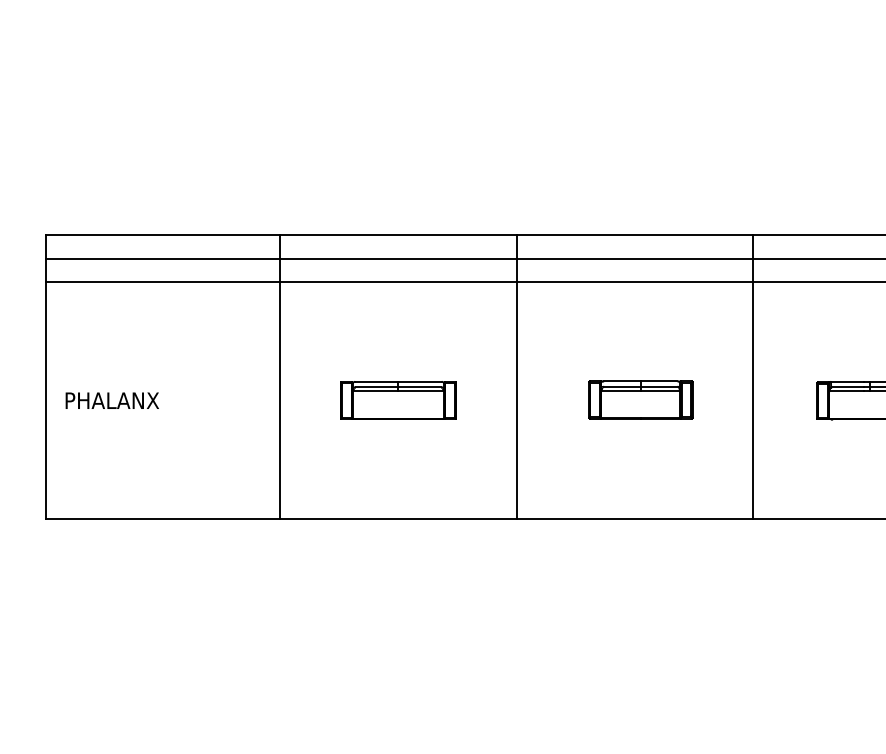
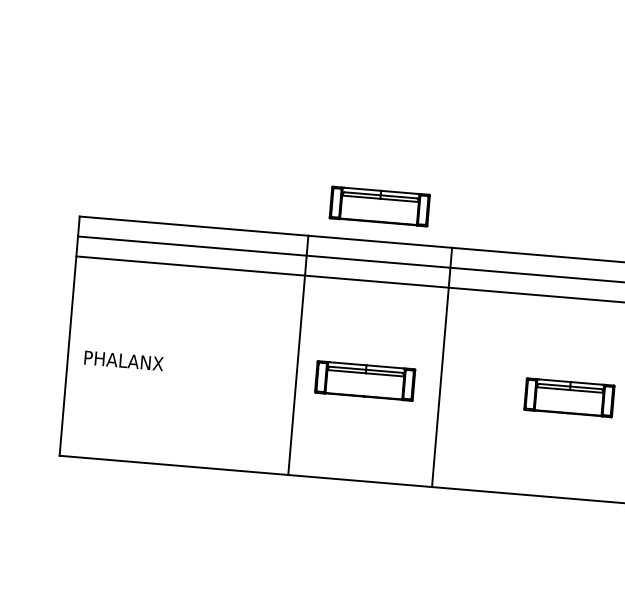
part: (398, 193) -> (379, 206), added
line: (280, 376) -> (298, 354), moved
line: (516, 376) -> (441, 367), moved

